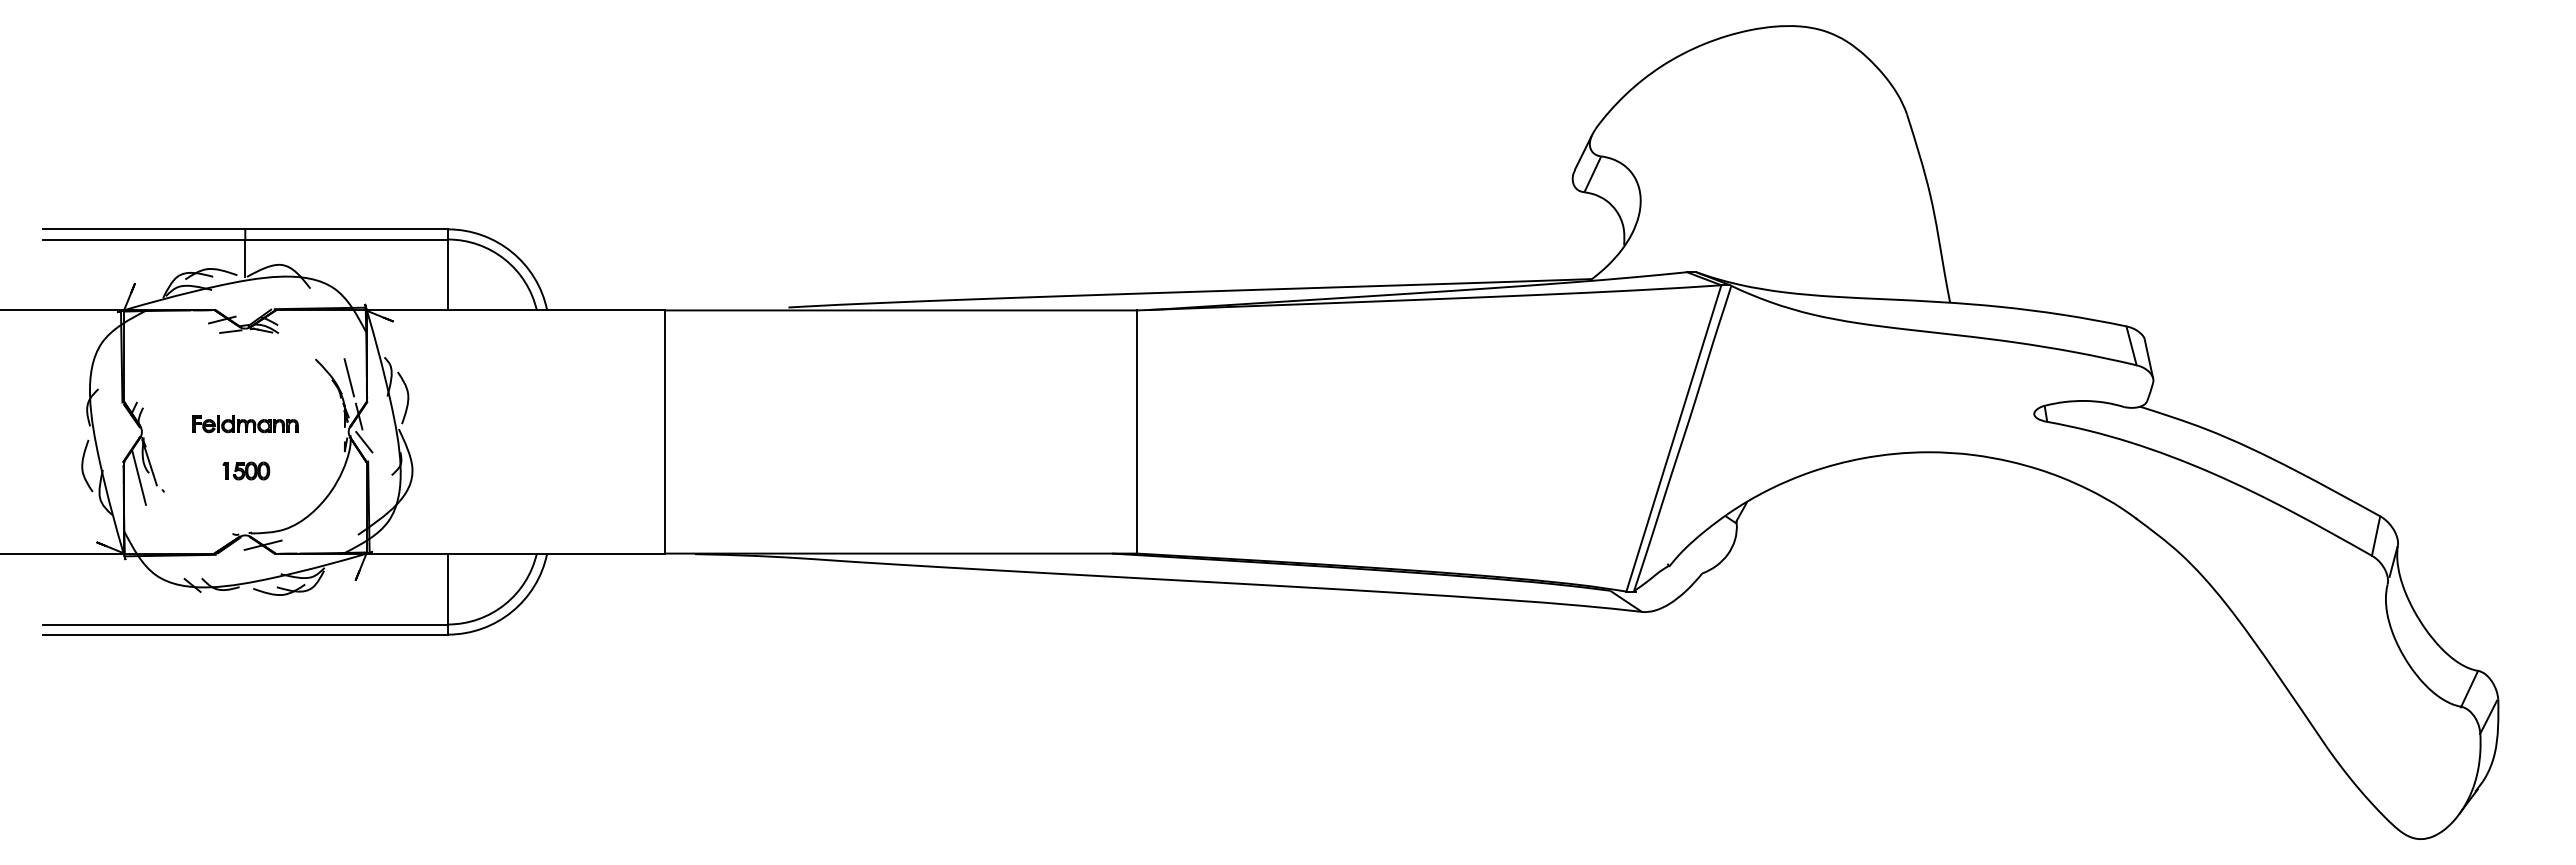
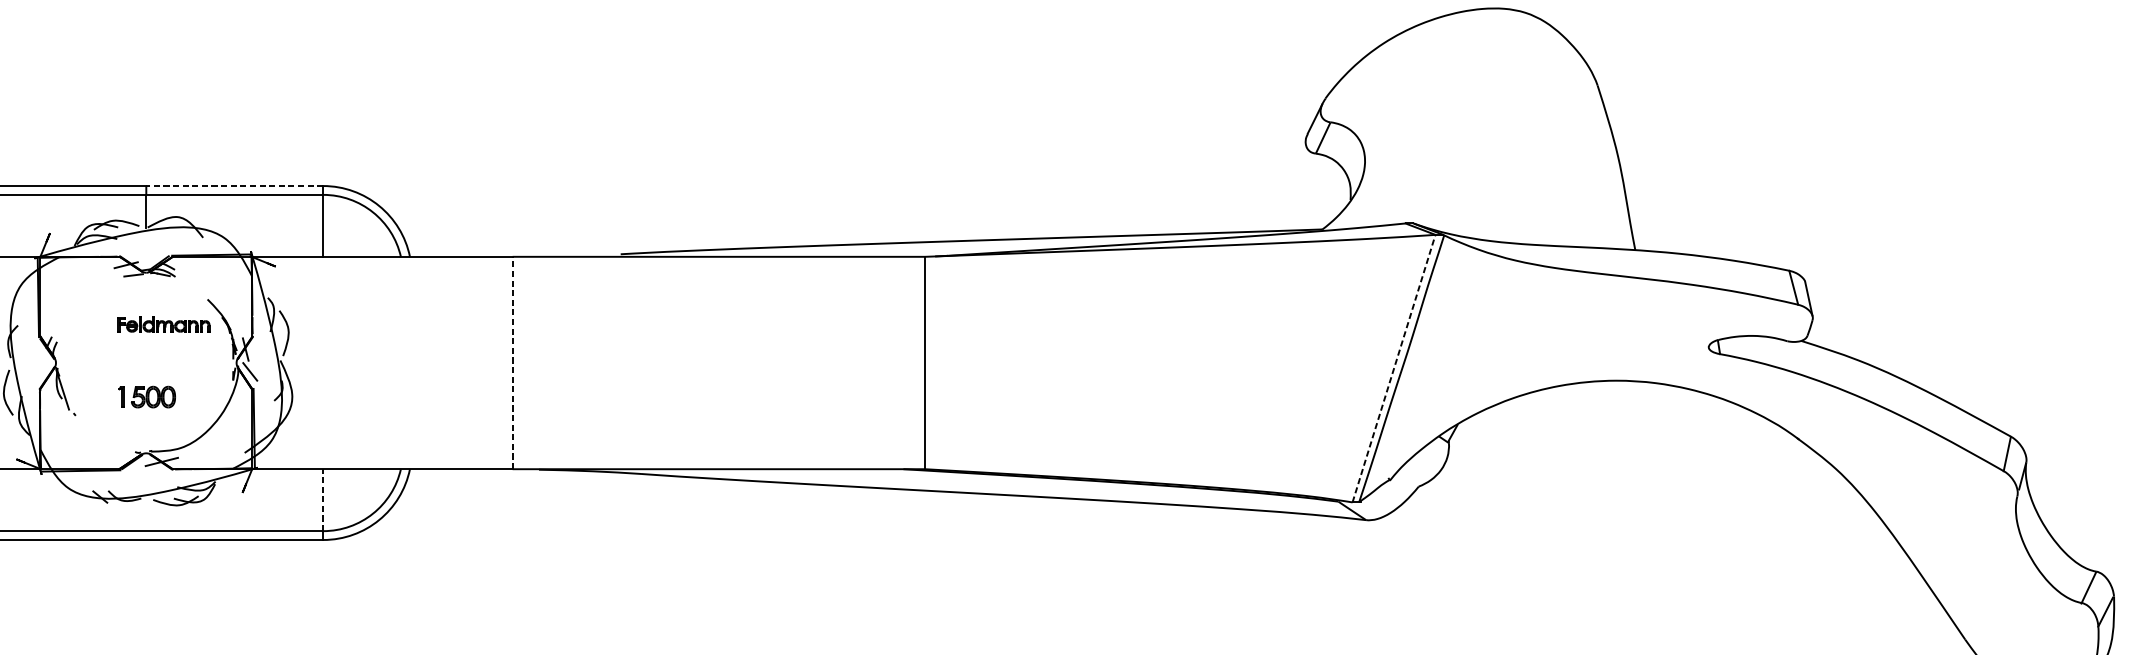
line: (346, 229) -> (234, 186), solid -> dashed
line: (349, 377) -> (237, 315), removed
part: (245, 424) -> (163, 325), moved
line: (664, 432) -> (512, 363), solid -> dashed
line: (1674, 437) -> (1394, 367), solid -> dashed
part: (246, 470) -> (147, 396), size x1.4
line: (138, 476) -> (53, 401), removed
line: (447, 588) -> (322, 499), solid -> dashed

